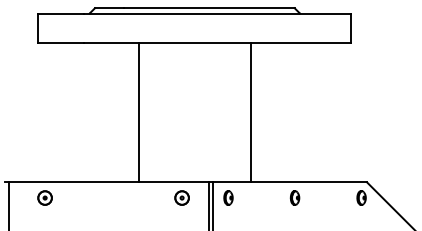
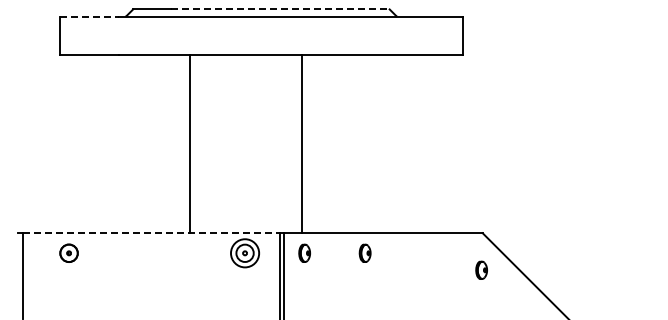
line: (209, 8) -> (280, 9), solid -> dashed
line: (61, 13) -> (90, 16), solid -> dashed
line: (250, 112) -> (302, 143), moved
line: (109, 182) -> (151, 233), solid -> dashed
part: (294, 197) -> (364, 252), moved
part: (361, 197) -> (481, 269), moved
circle: (181, 198) -> (244, 253), size x1.6

